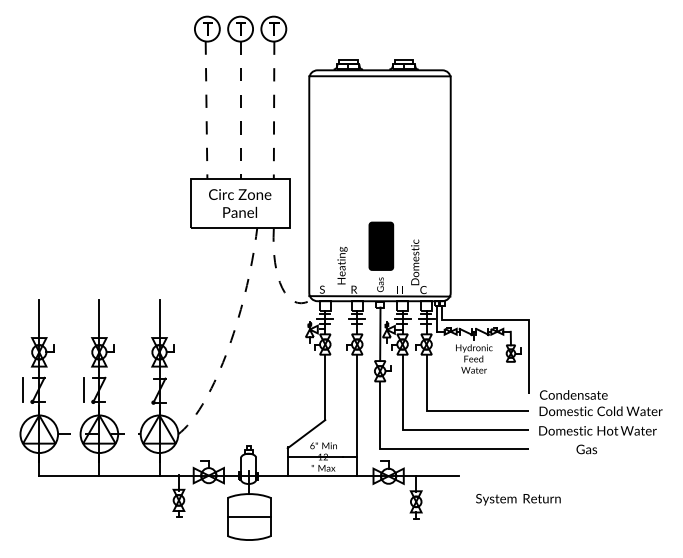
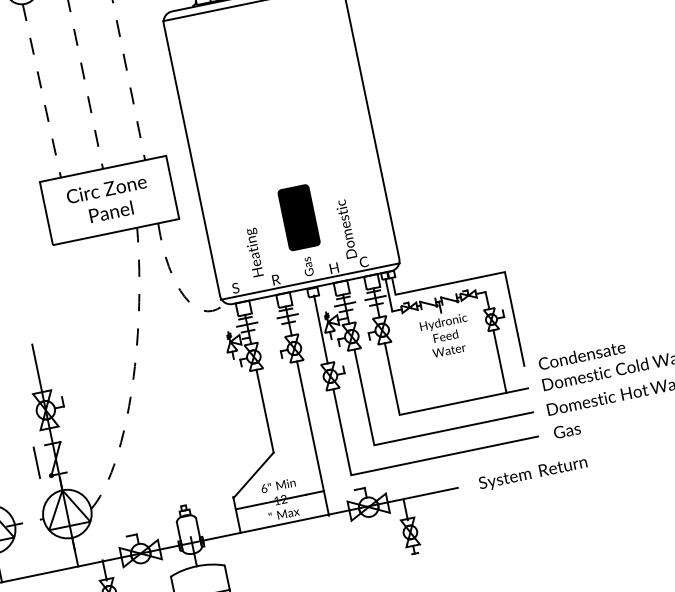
line: (510, 386) -> (499, 361), added
line: (144, 390) -> (36, 462), added
text: (586, 449) -> (566, 430), moved
text: (518, 499) -> (533, 473), moved

